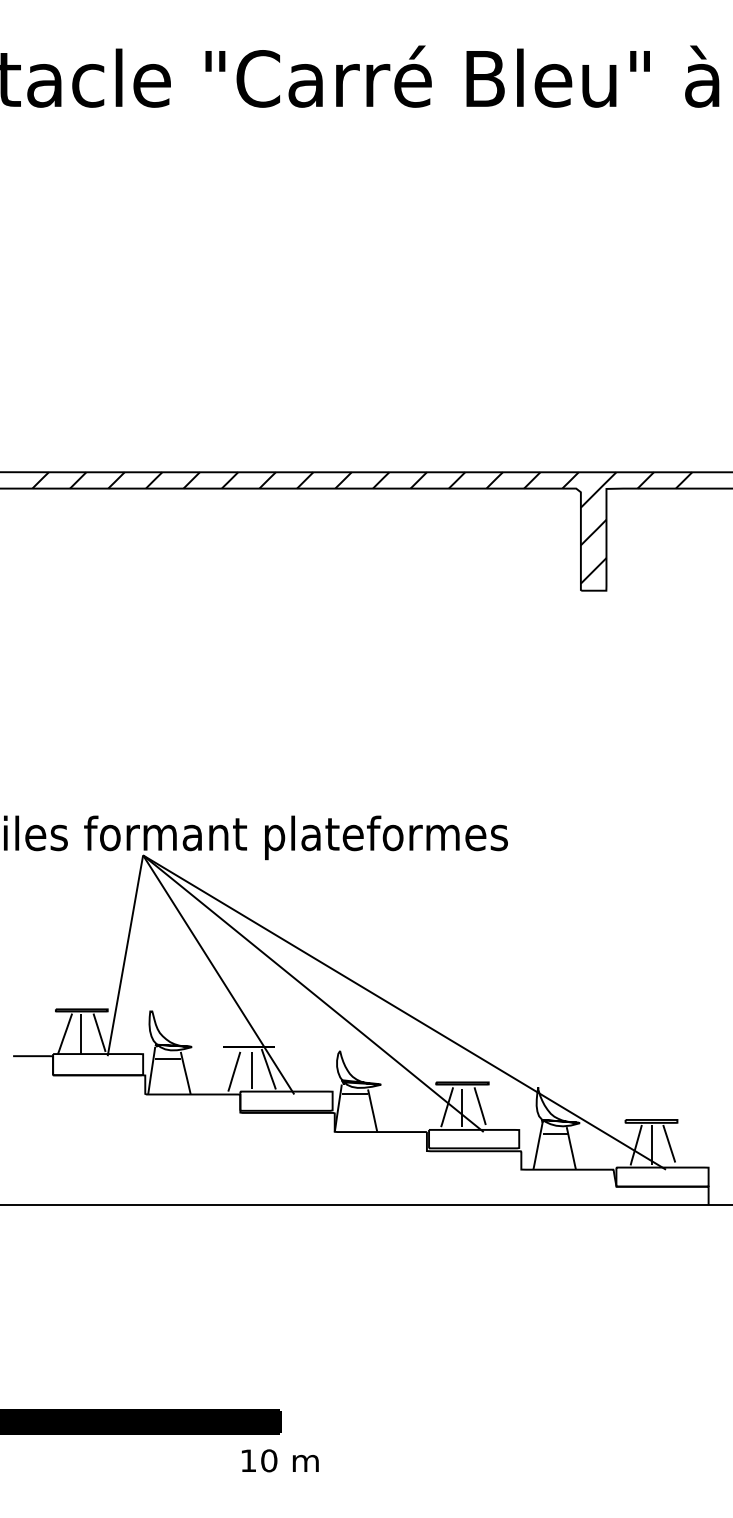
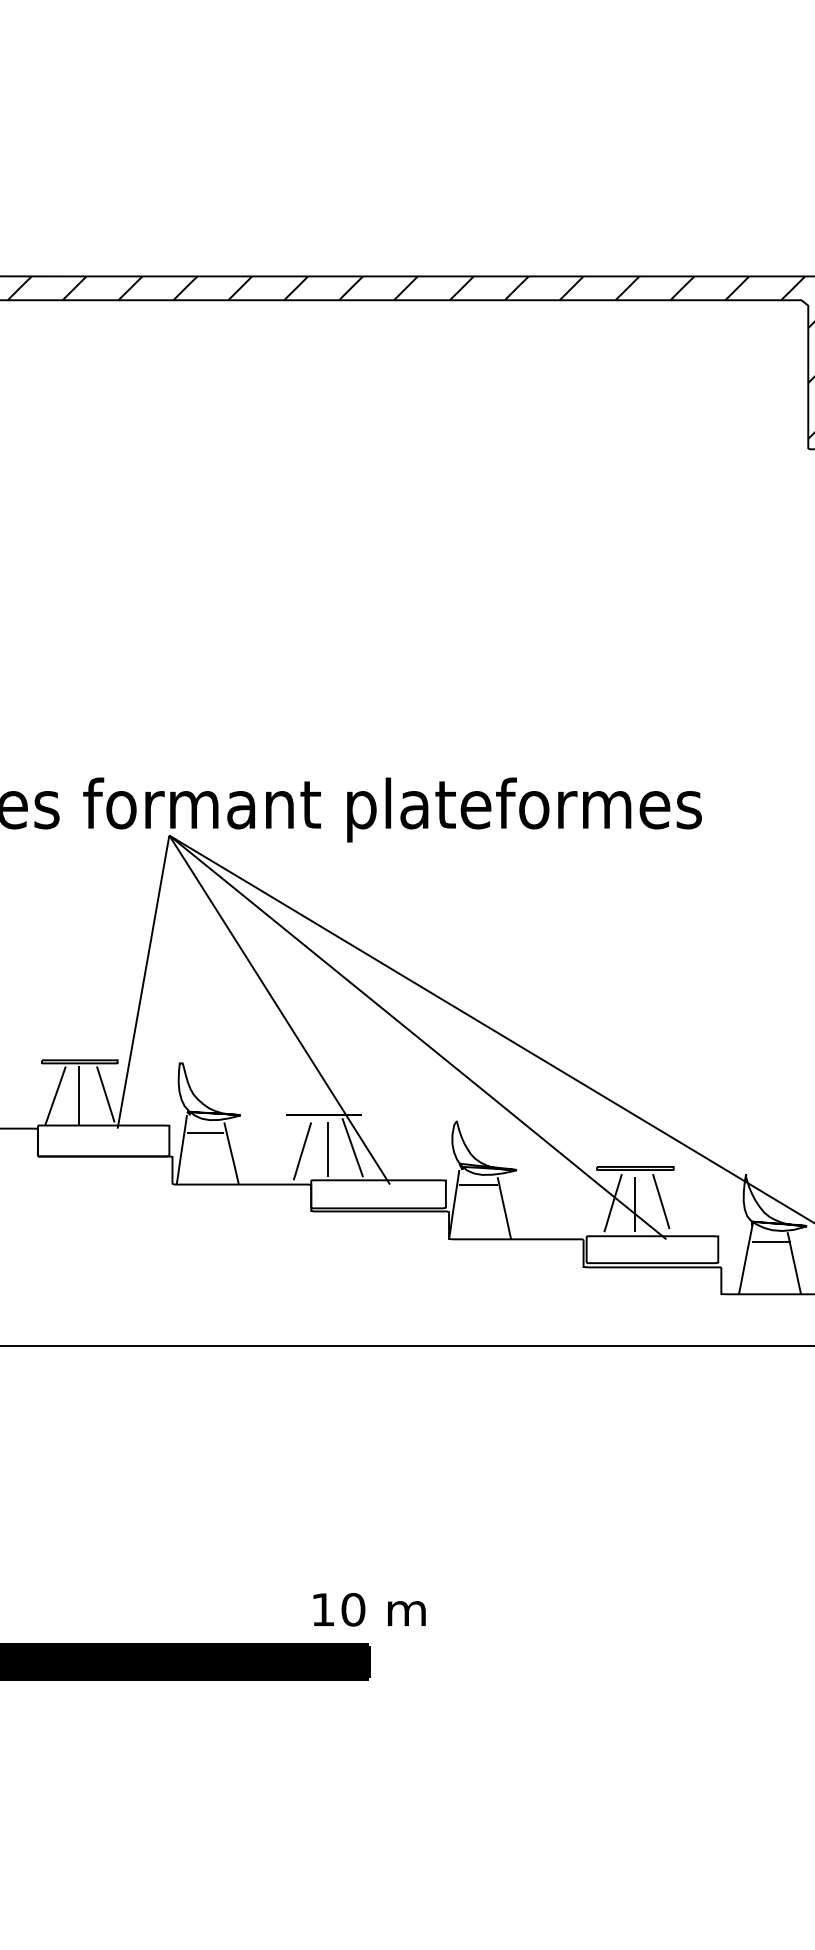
text: (280, 1460) -> (369, 1609), moved

